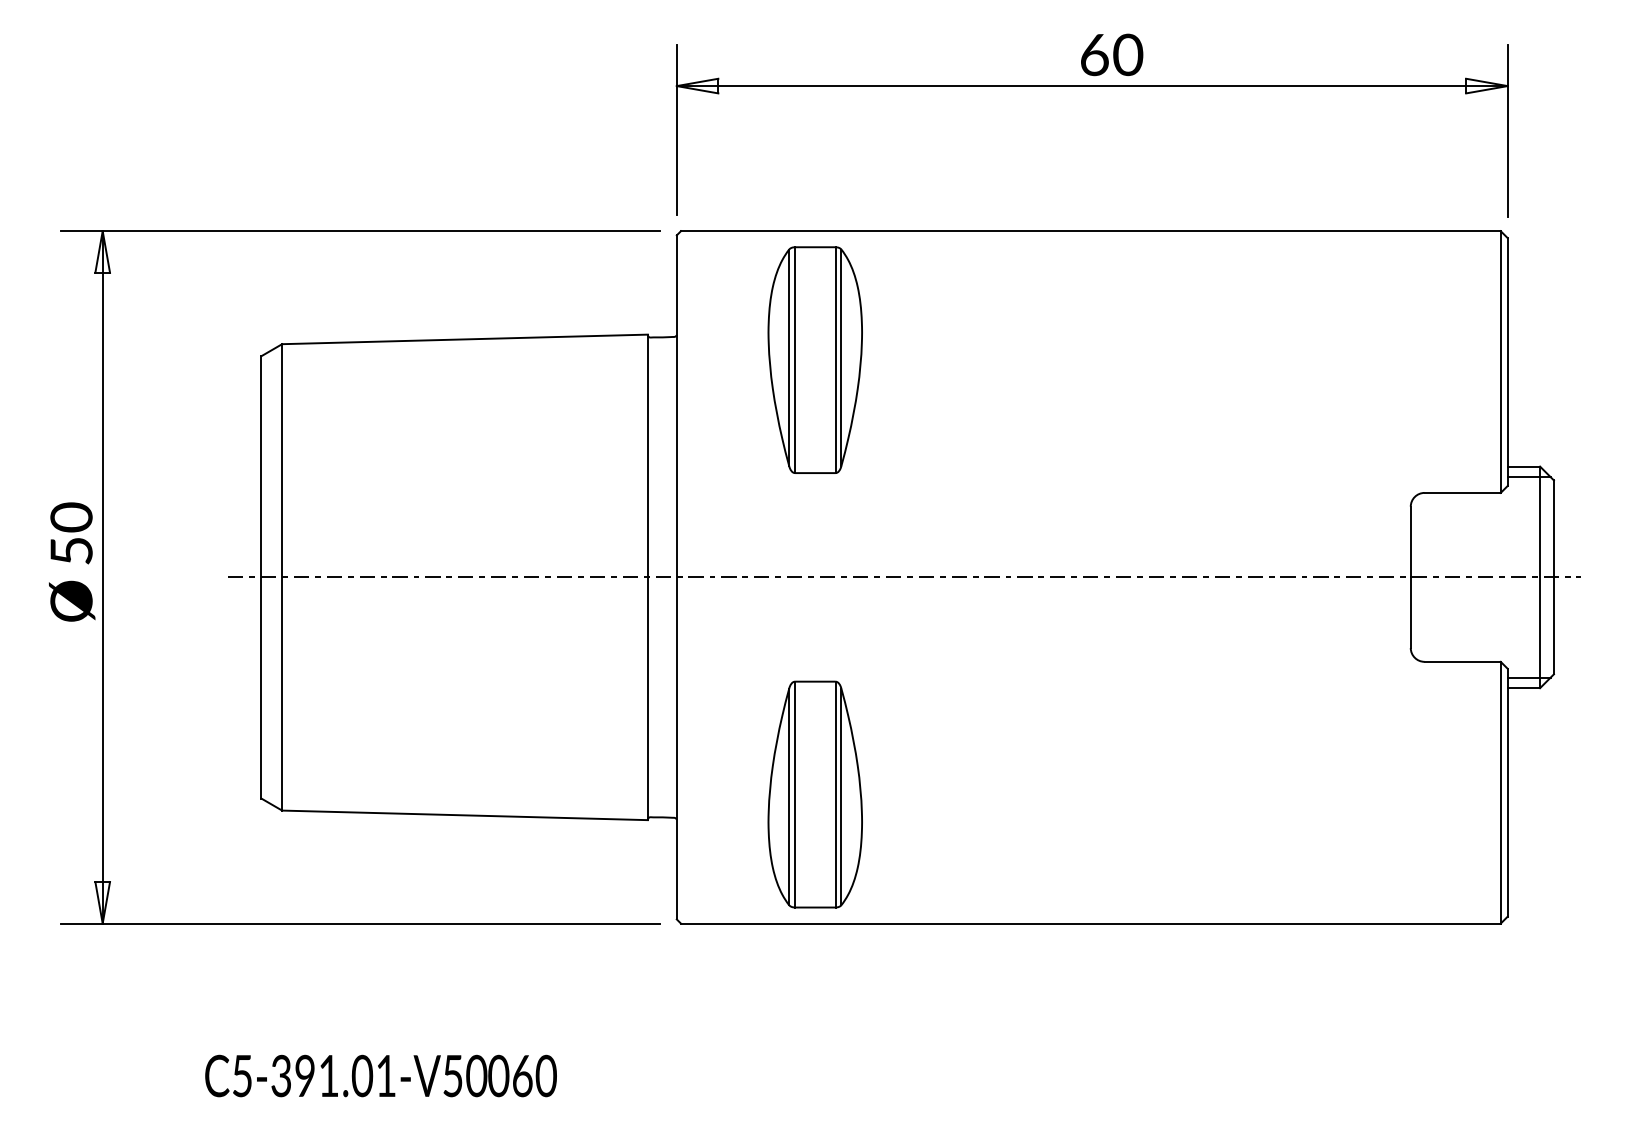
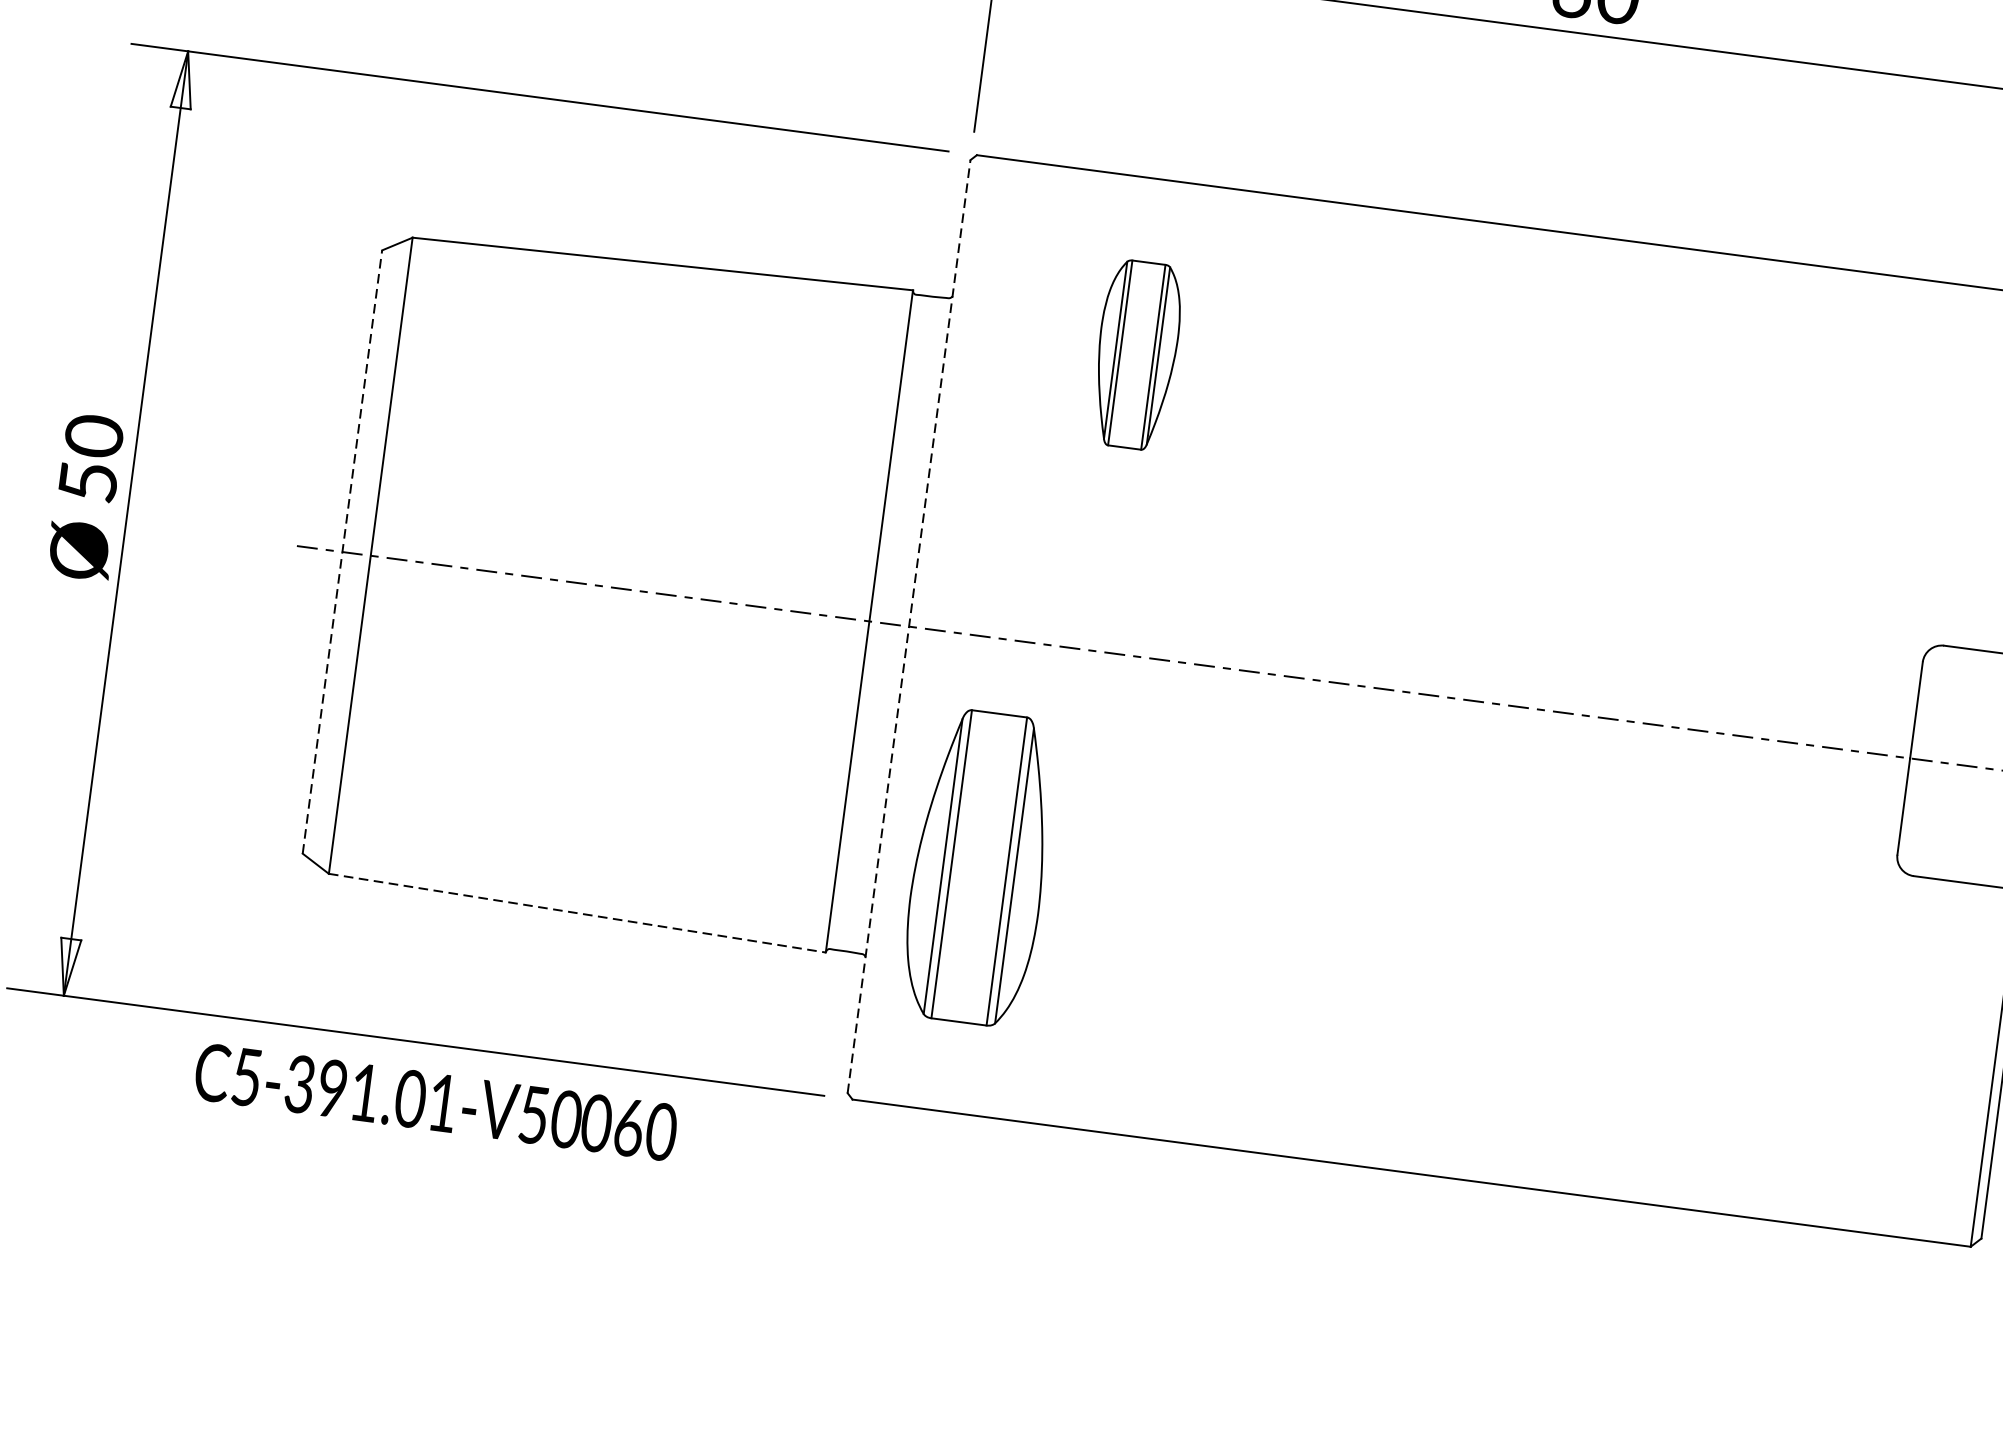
part: (814, 359) -> (1135, 354), size x0.6
line: (261, 576) -> (342, 550), solid -> dashed
line: (676, 576) -> (908, 625), solid -> dashed
part: (814, 794) -> (978, 867), moved
line: (465, 815) -> (578, 913), solid -> dashed
text: (380, 1075) -> (435, 1101), moved

